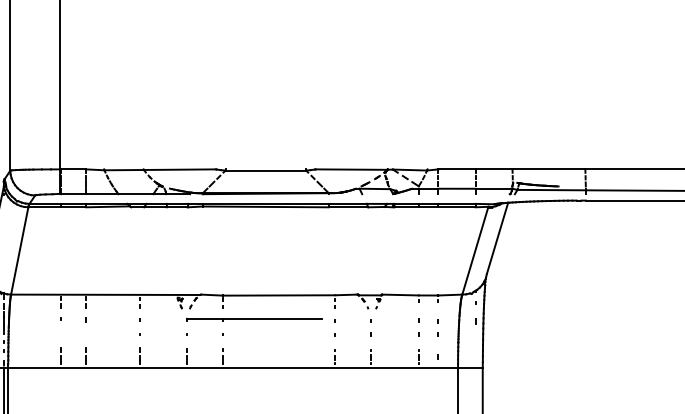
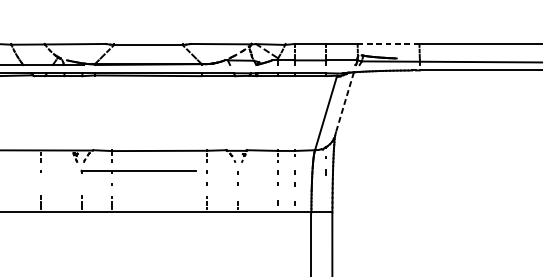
line: (548, 169) -> (388, 44), solid -> dashed
line: (497, 238) -> (344, 102), solid -> dashed

